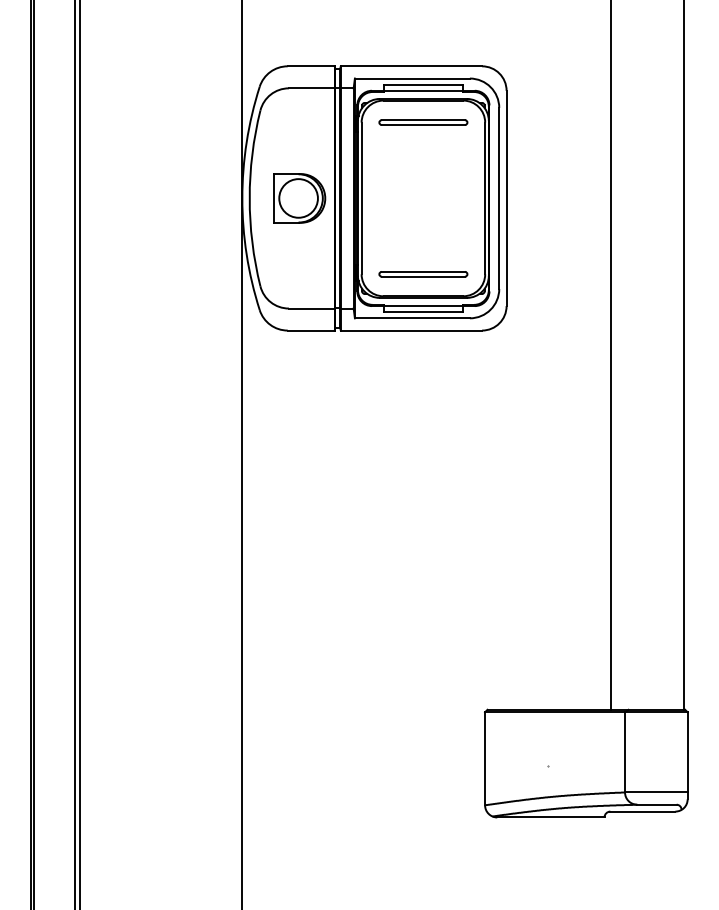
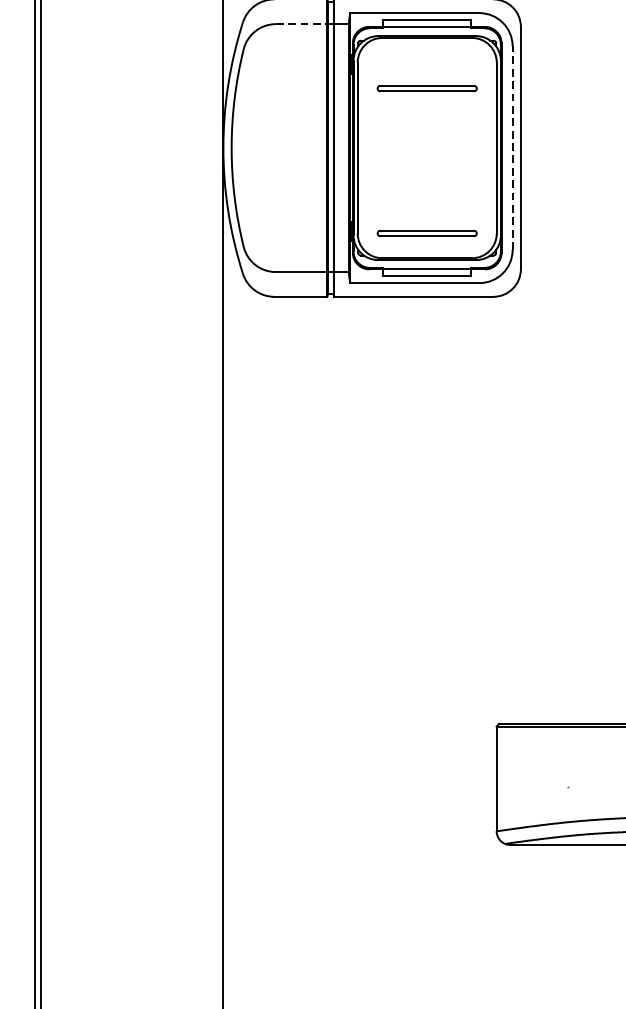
line: (312, 88) -> (302, 24), solid -> dashed
part: (423, 122) -> (427, 88), moved
part: (299, 198) -> (287, 148), removed
line: (499, 198) -> (512, 148), solid -> dashed

